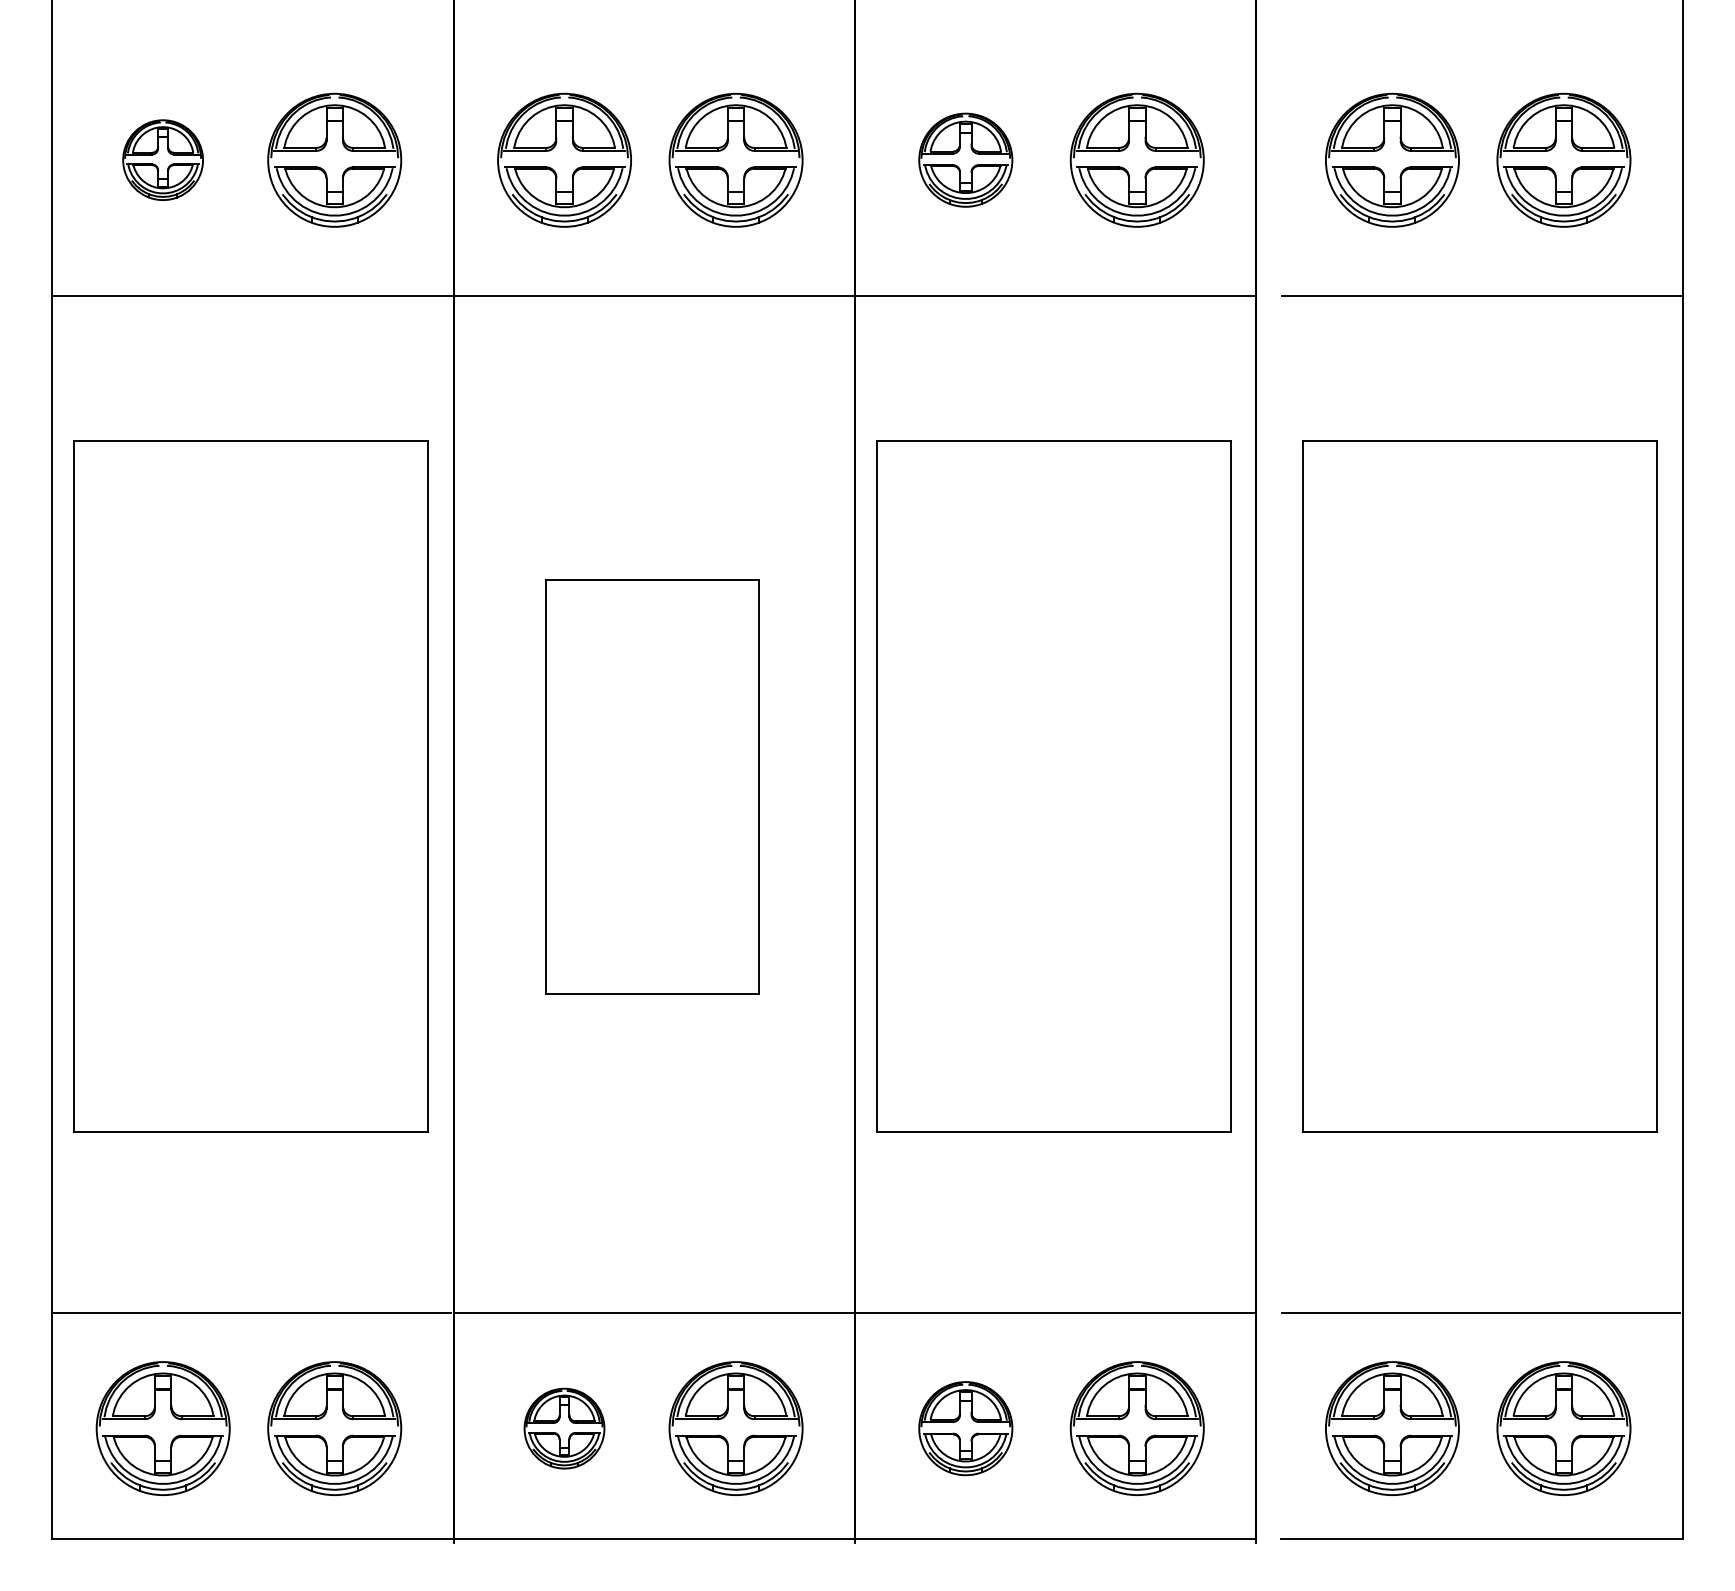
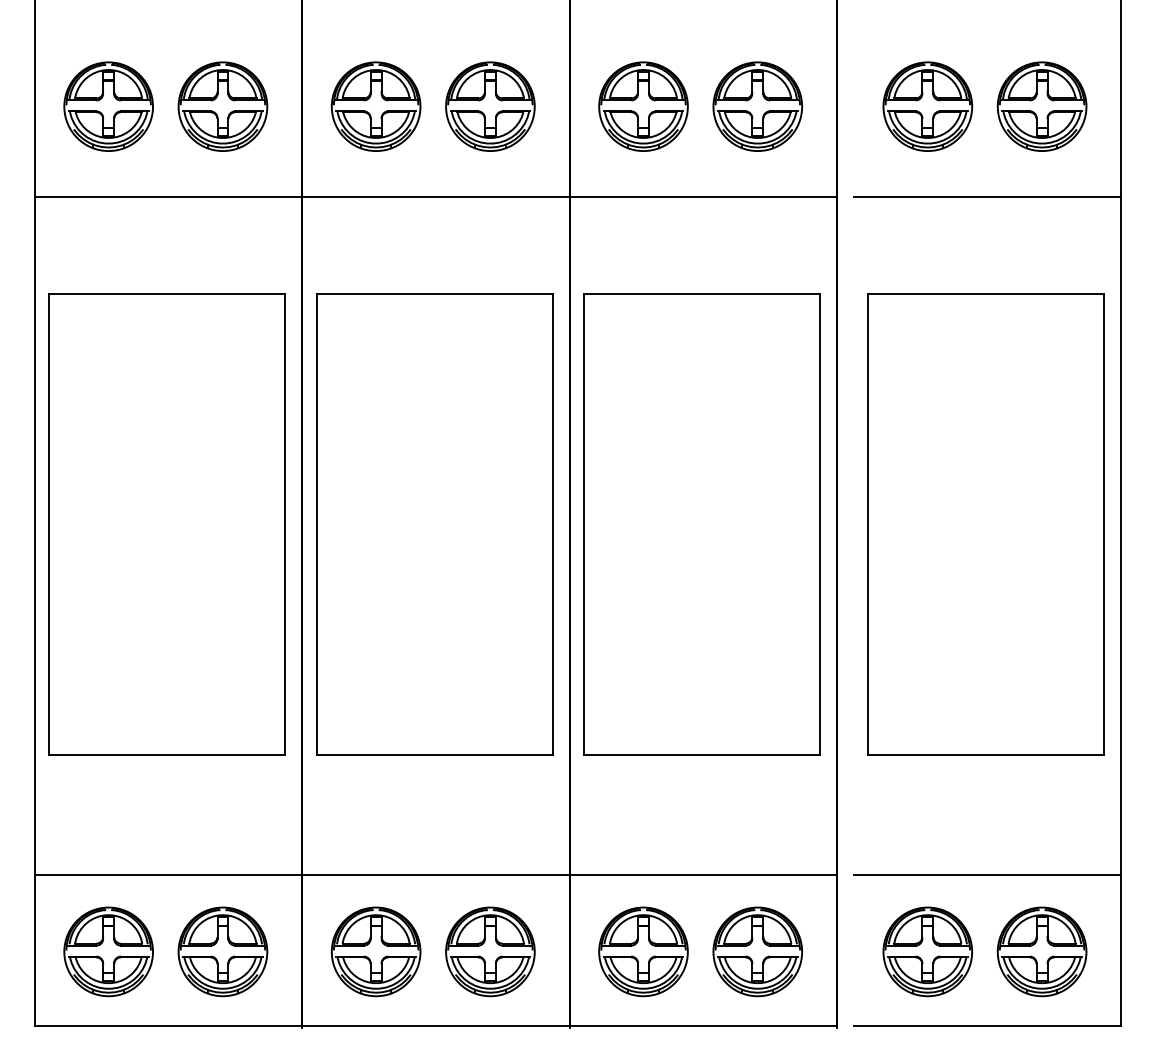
part: (162, 159) -> (108, 106), size x1.67
part: (965, 159) -> (643, 106), size x1.43
part: (652, 787) -> (434, 524), size x1.67
part: (563, 1428) -> (375, 951), size x1.67
part: (965, 1428) -> (643, 951), size x1.43

